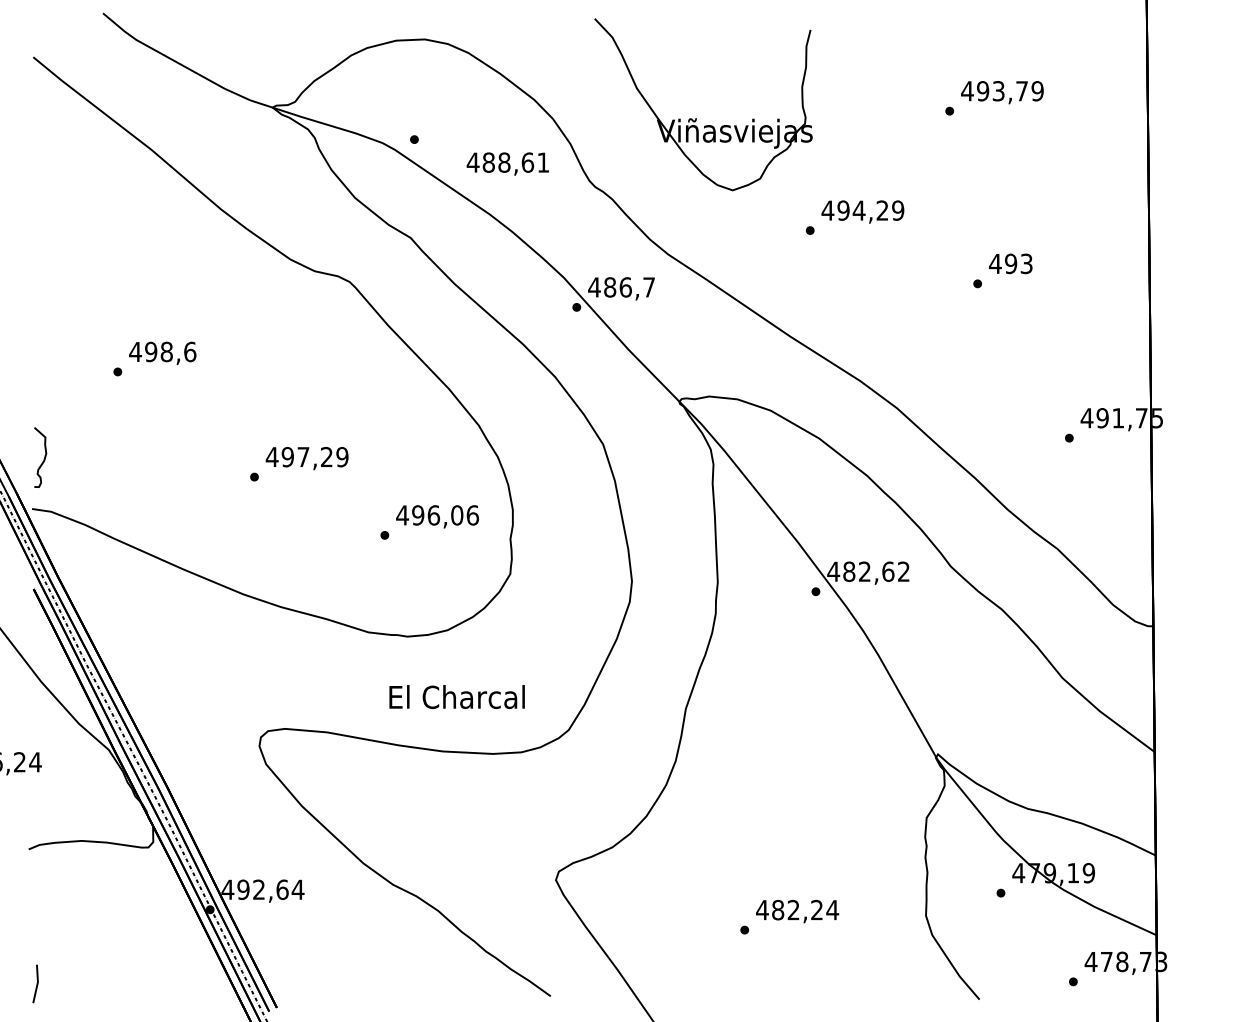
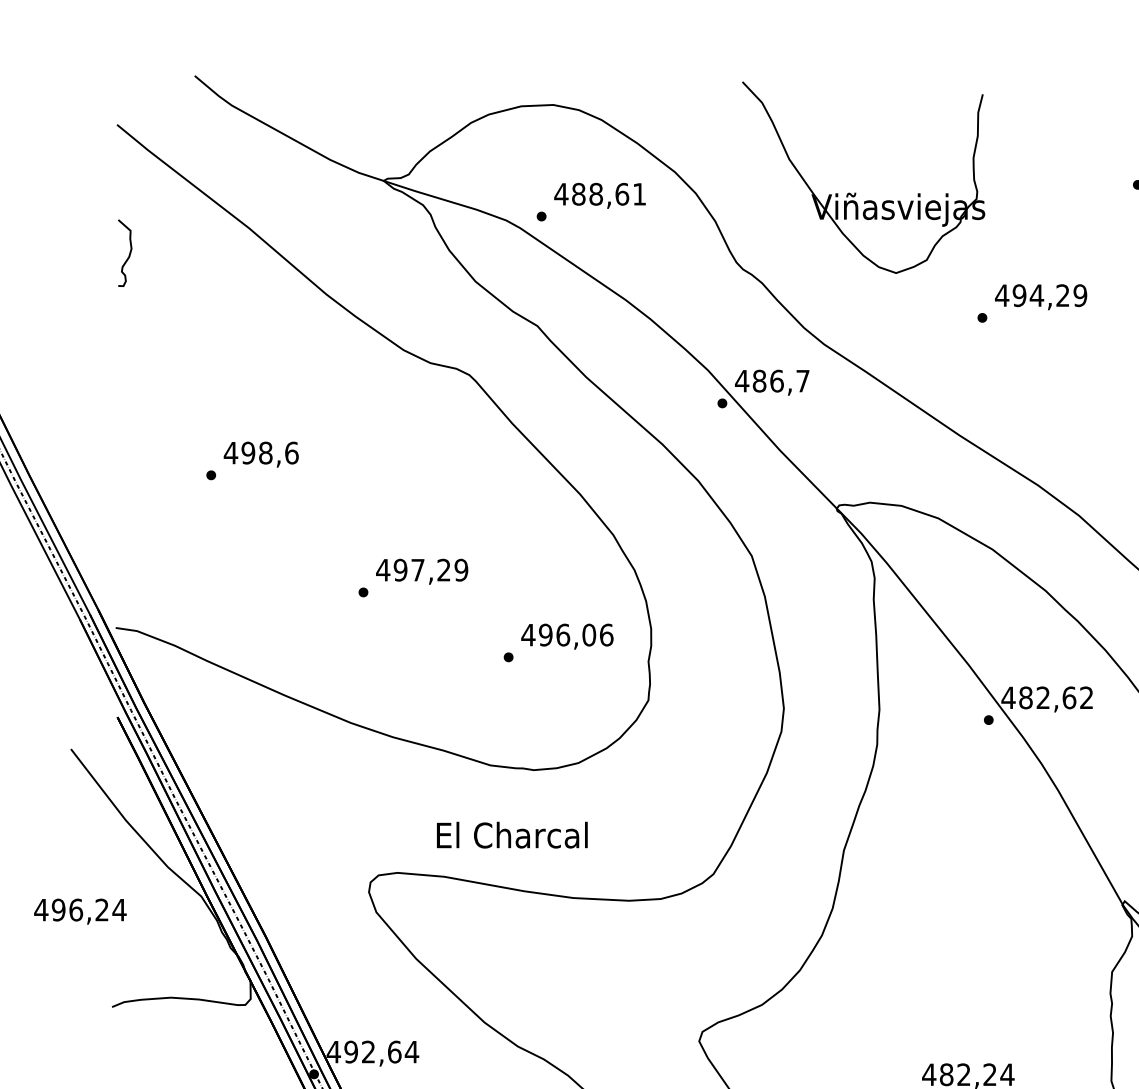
text: (507, 163) -> (599, 195), moved
curve: (43, 459) -> (128, 255), moved
text: (456, 696) -> (511, 834), moved

